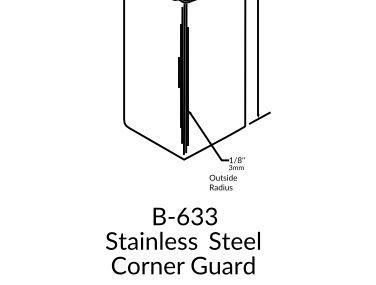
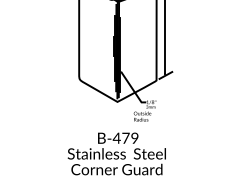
text: (196, 215) -> (125, 137), B-633 -> B-479

